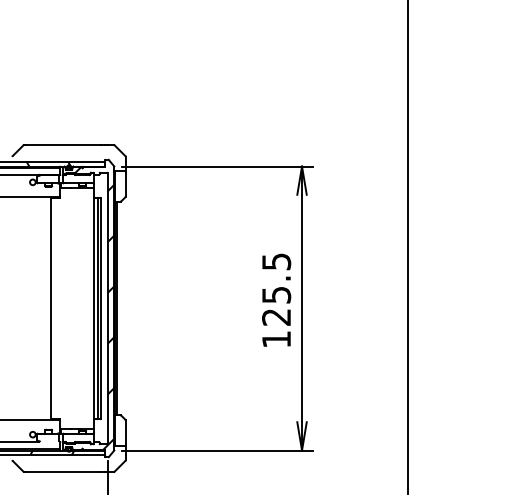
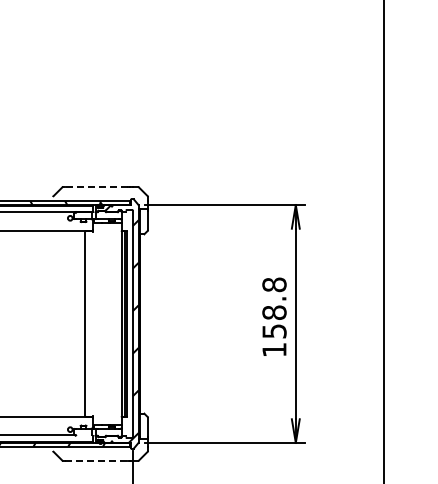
line: (62, 145) -> (95, 187), solid -> dashed
text: (276, 288) -> (274, 307), 125.5 -> 158.8
line: (64, 471) -> (96, 460), solid -> dashed

